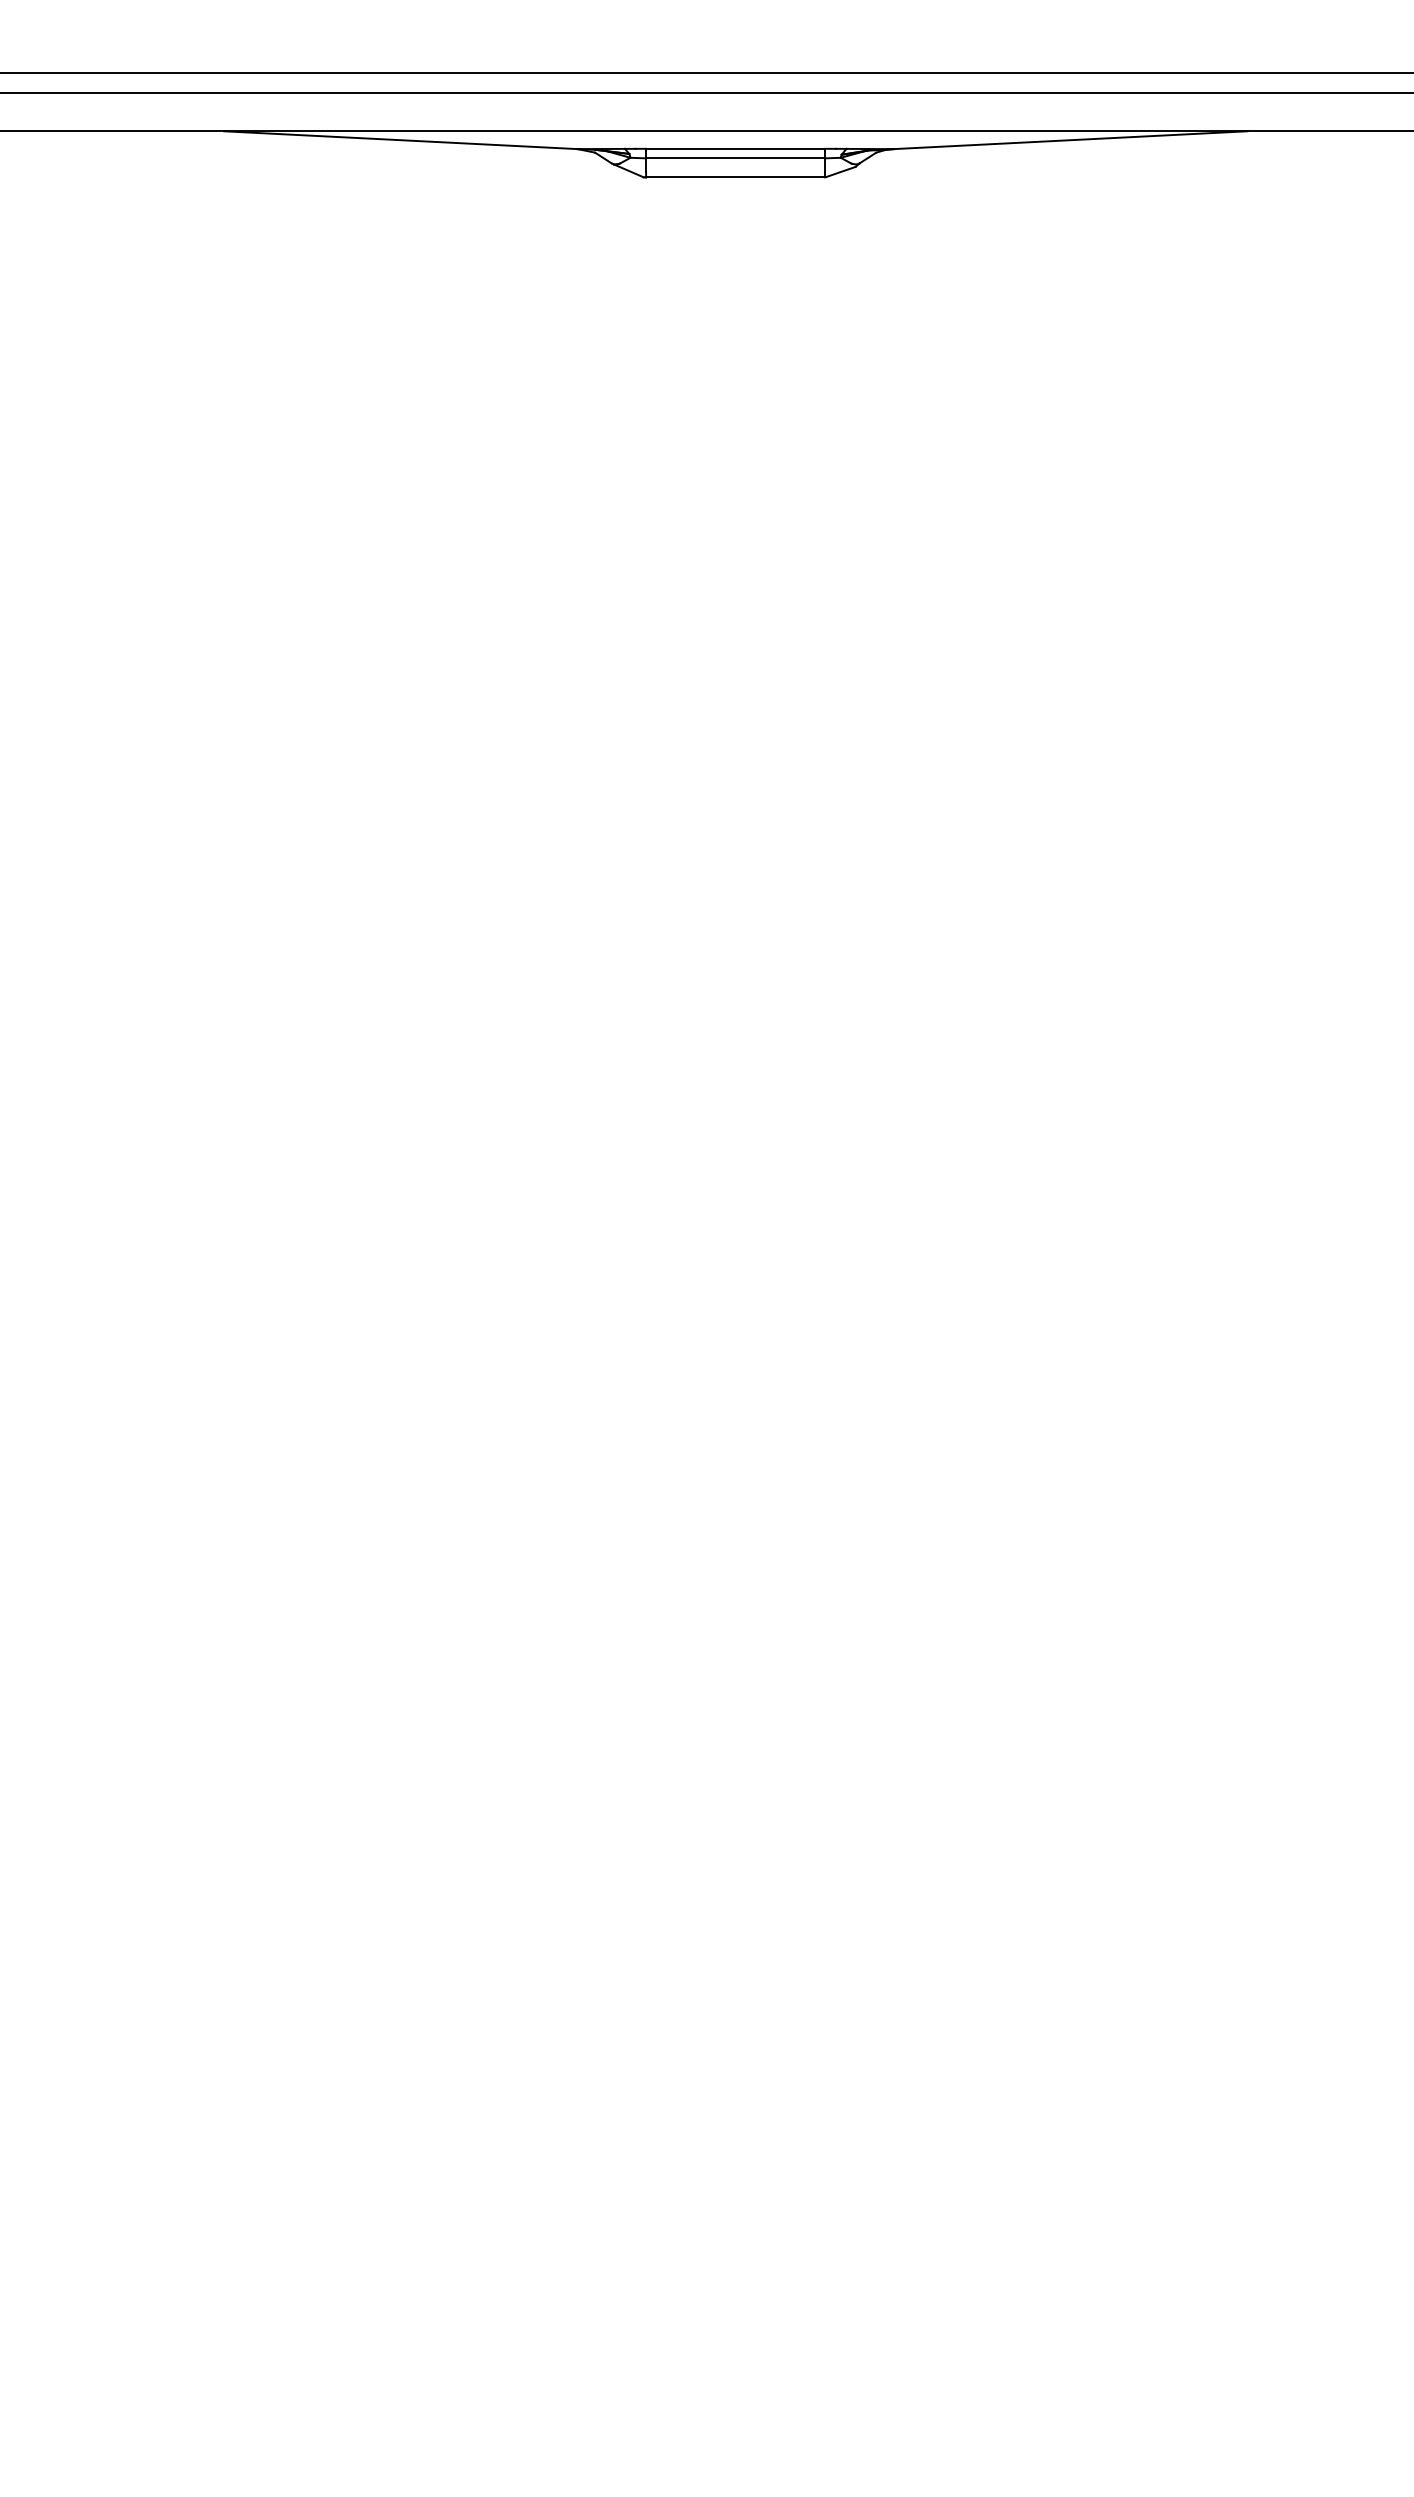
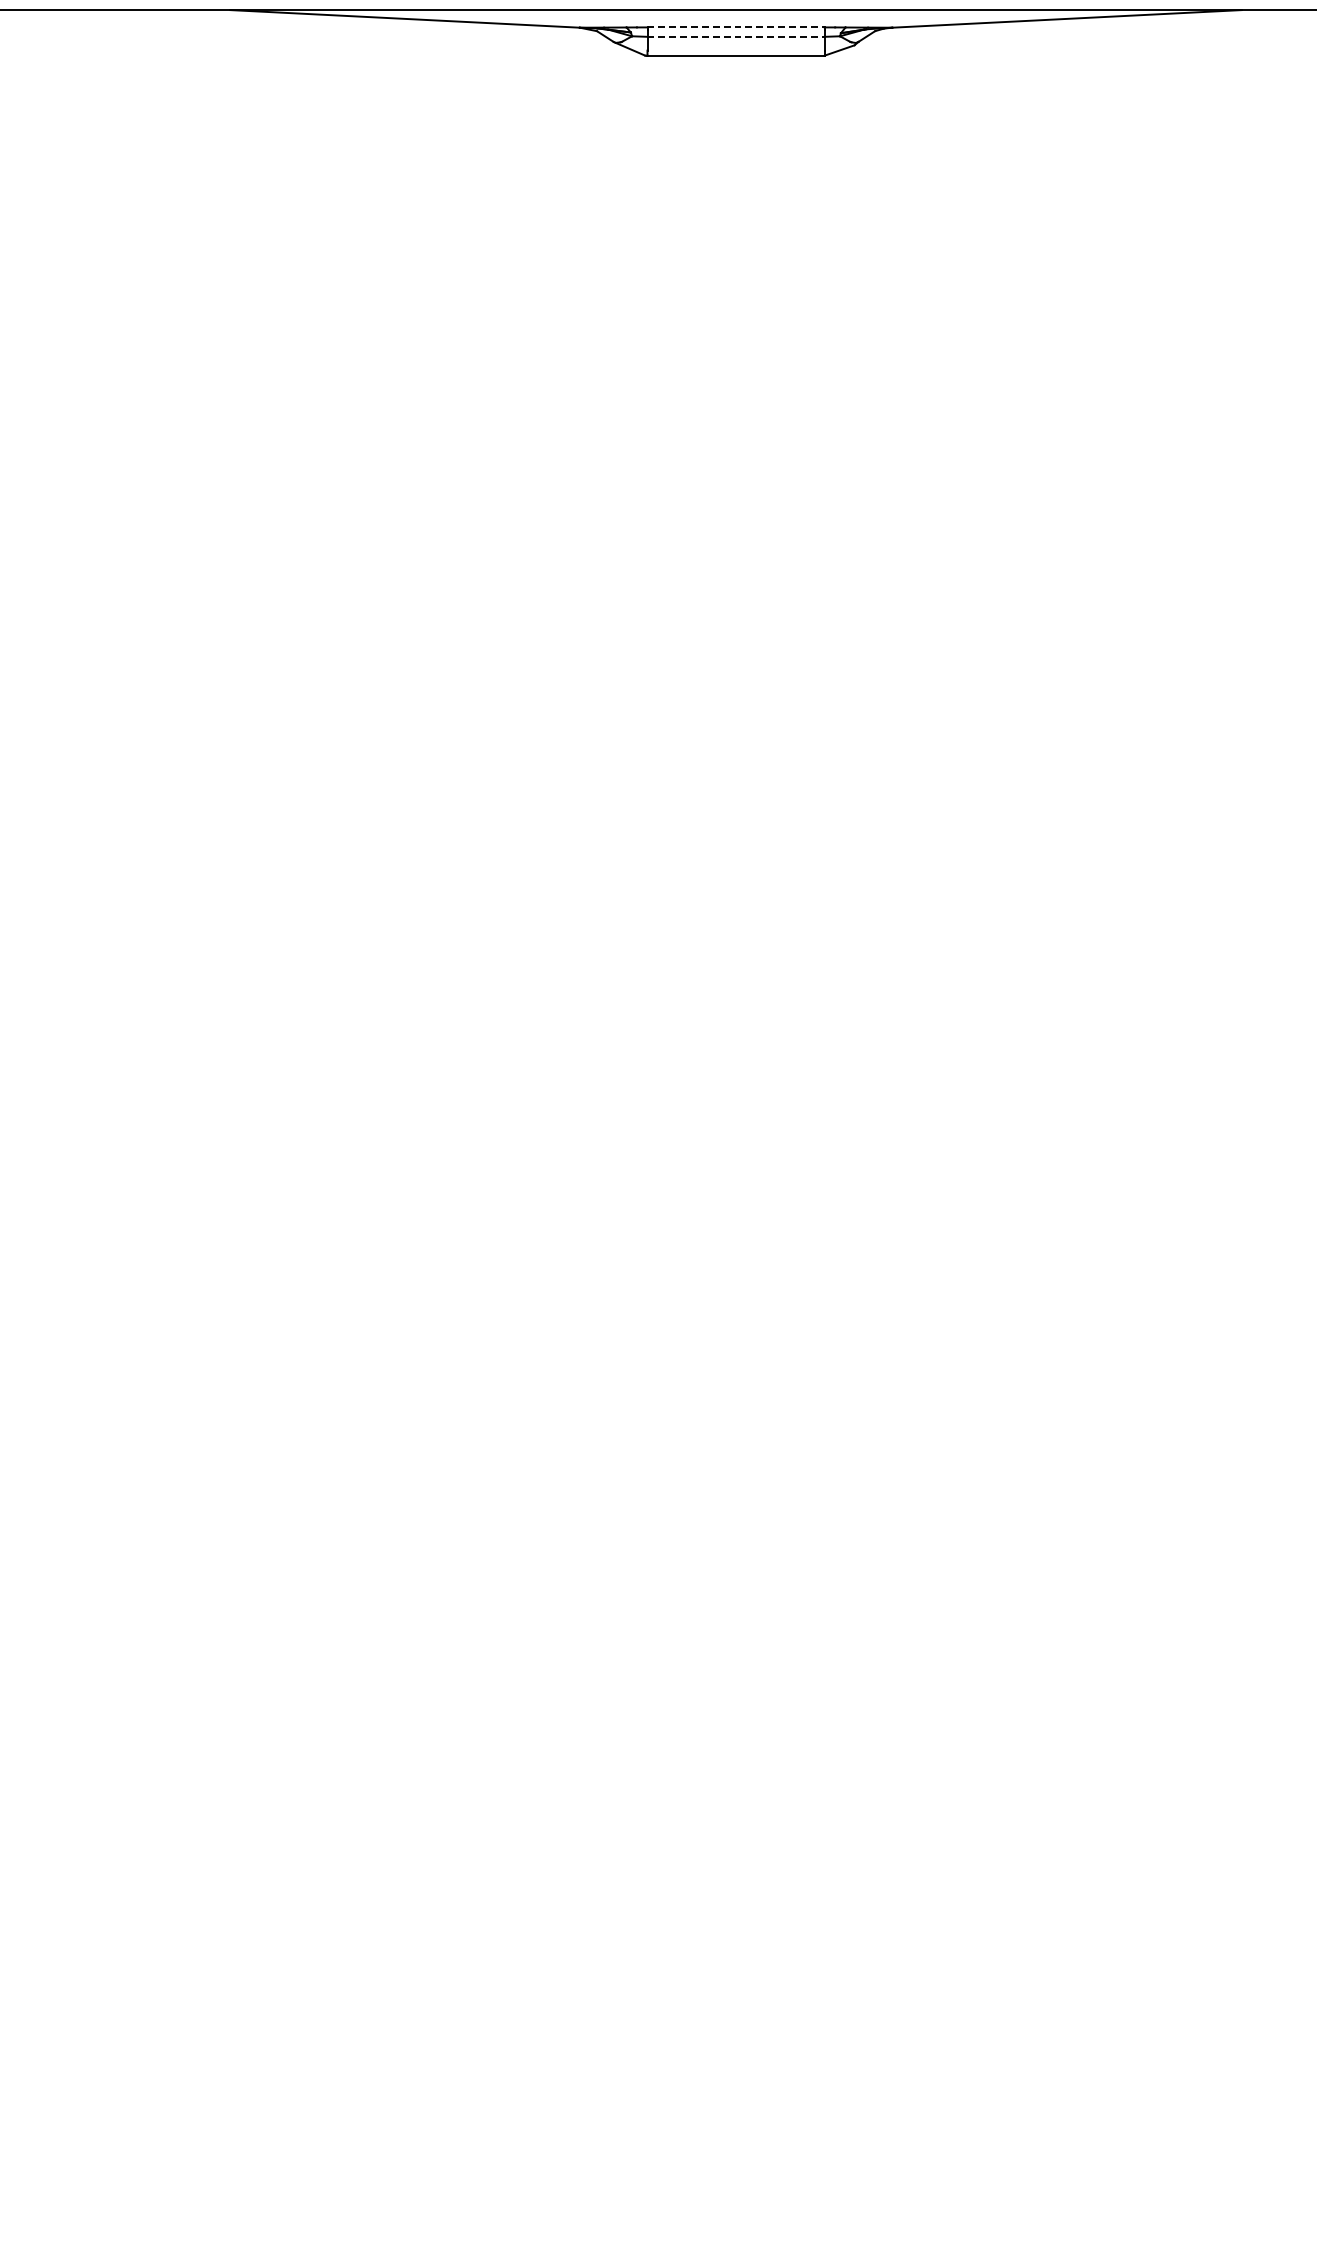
line: (735, 148) -> (735, 27), solid -> dashed
line: (735, 158) -> (735, 36), solid -> dashed

